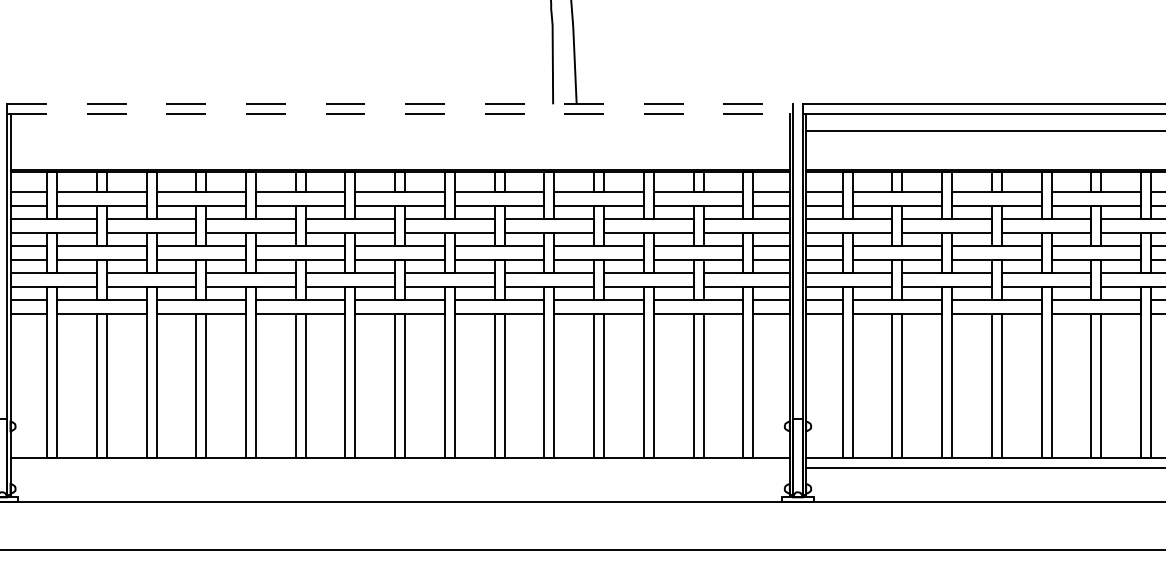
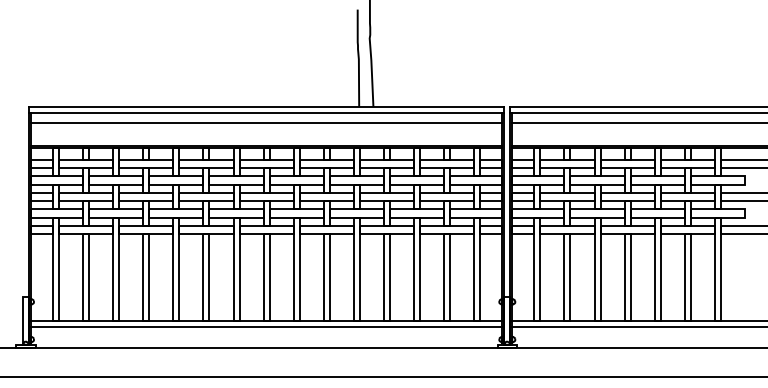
line: (399, 103) -> (266, 106), dashed -> solid
line: (399, 113) -> (266, 112), dashed -> solid
line: (399, 131) -> (266, 123), added
line: (399, 468) -> (266, 327), added

